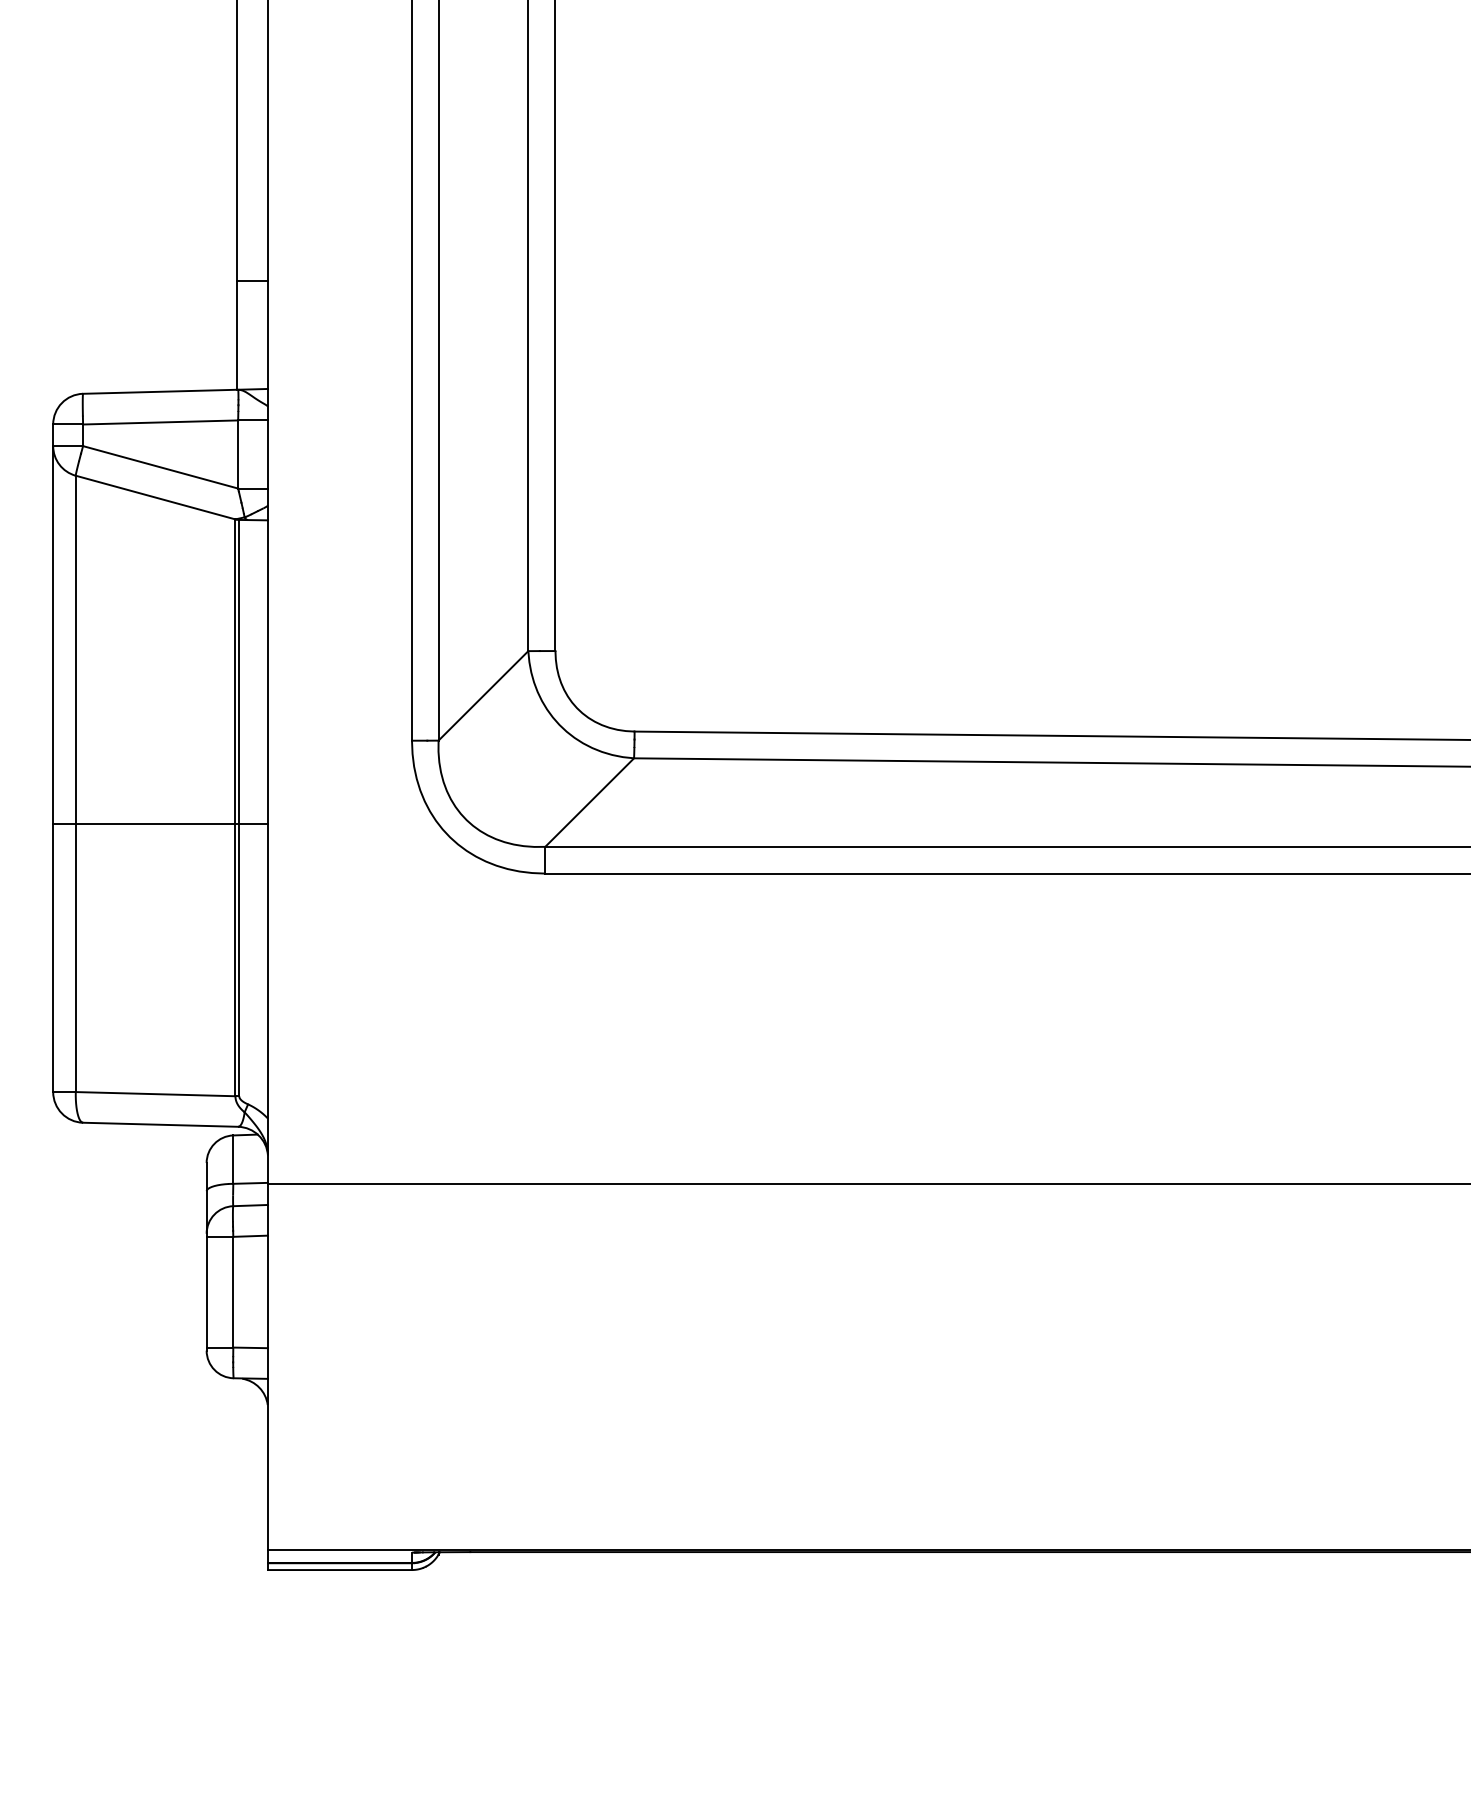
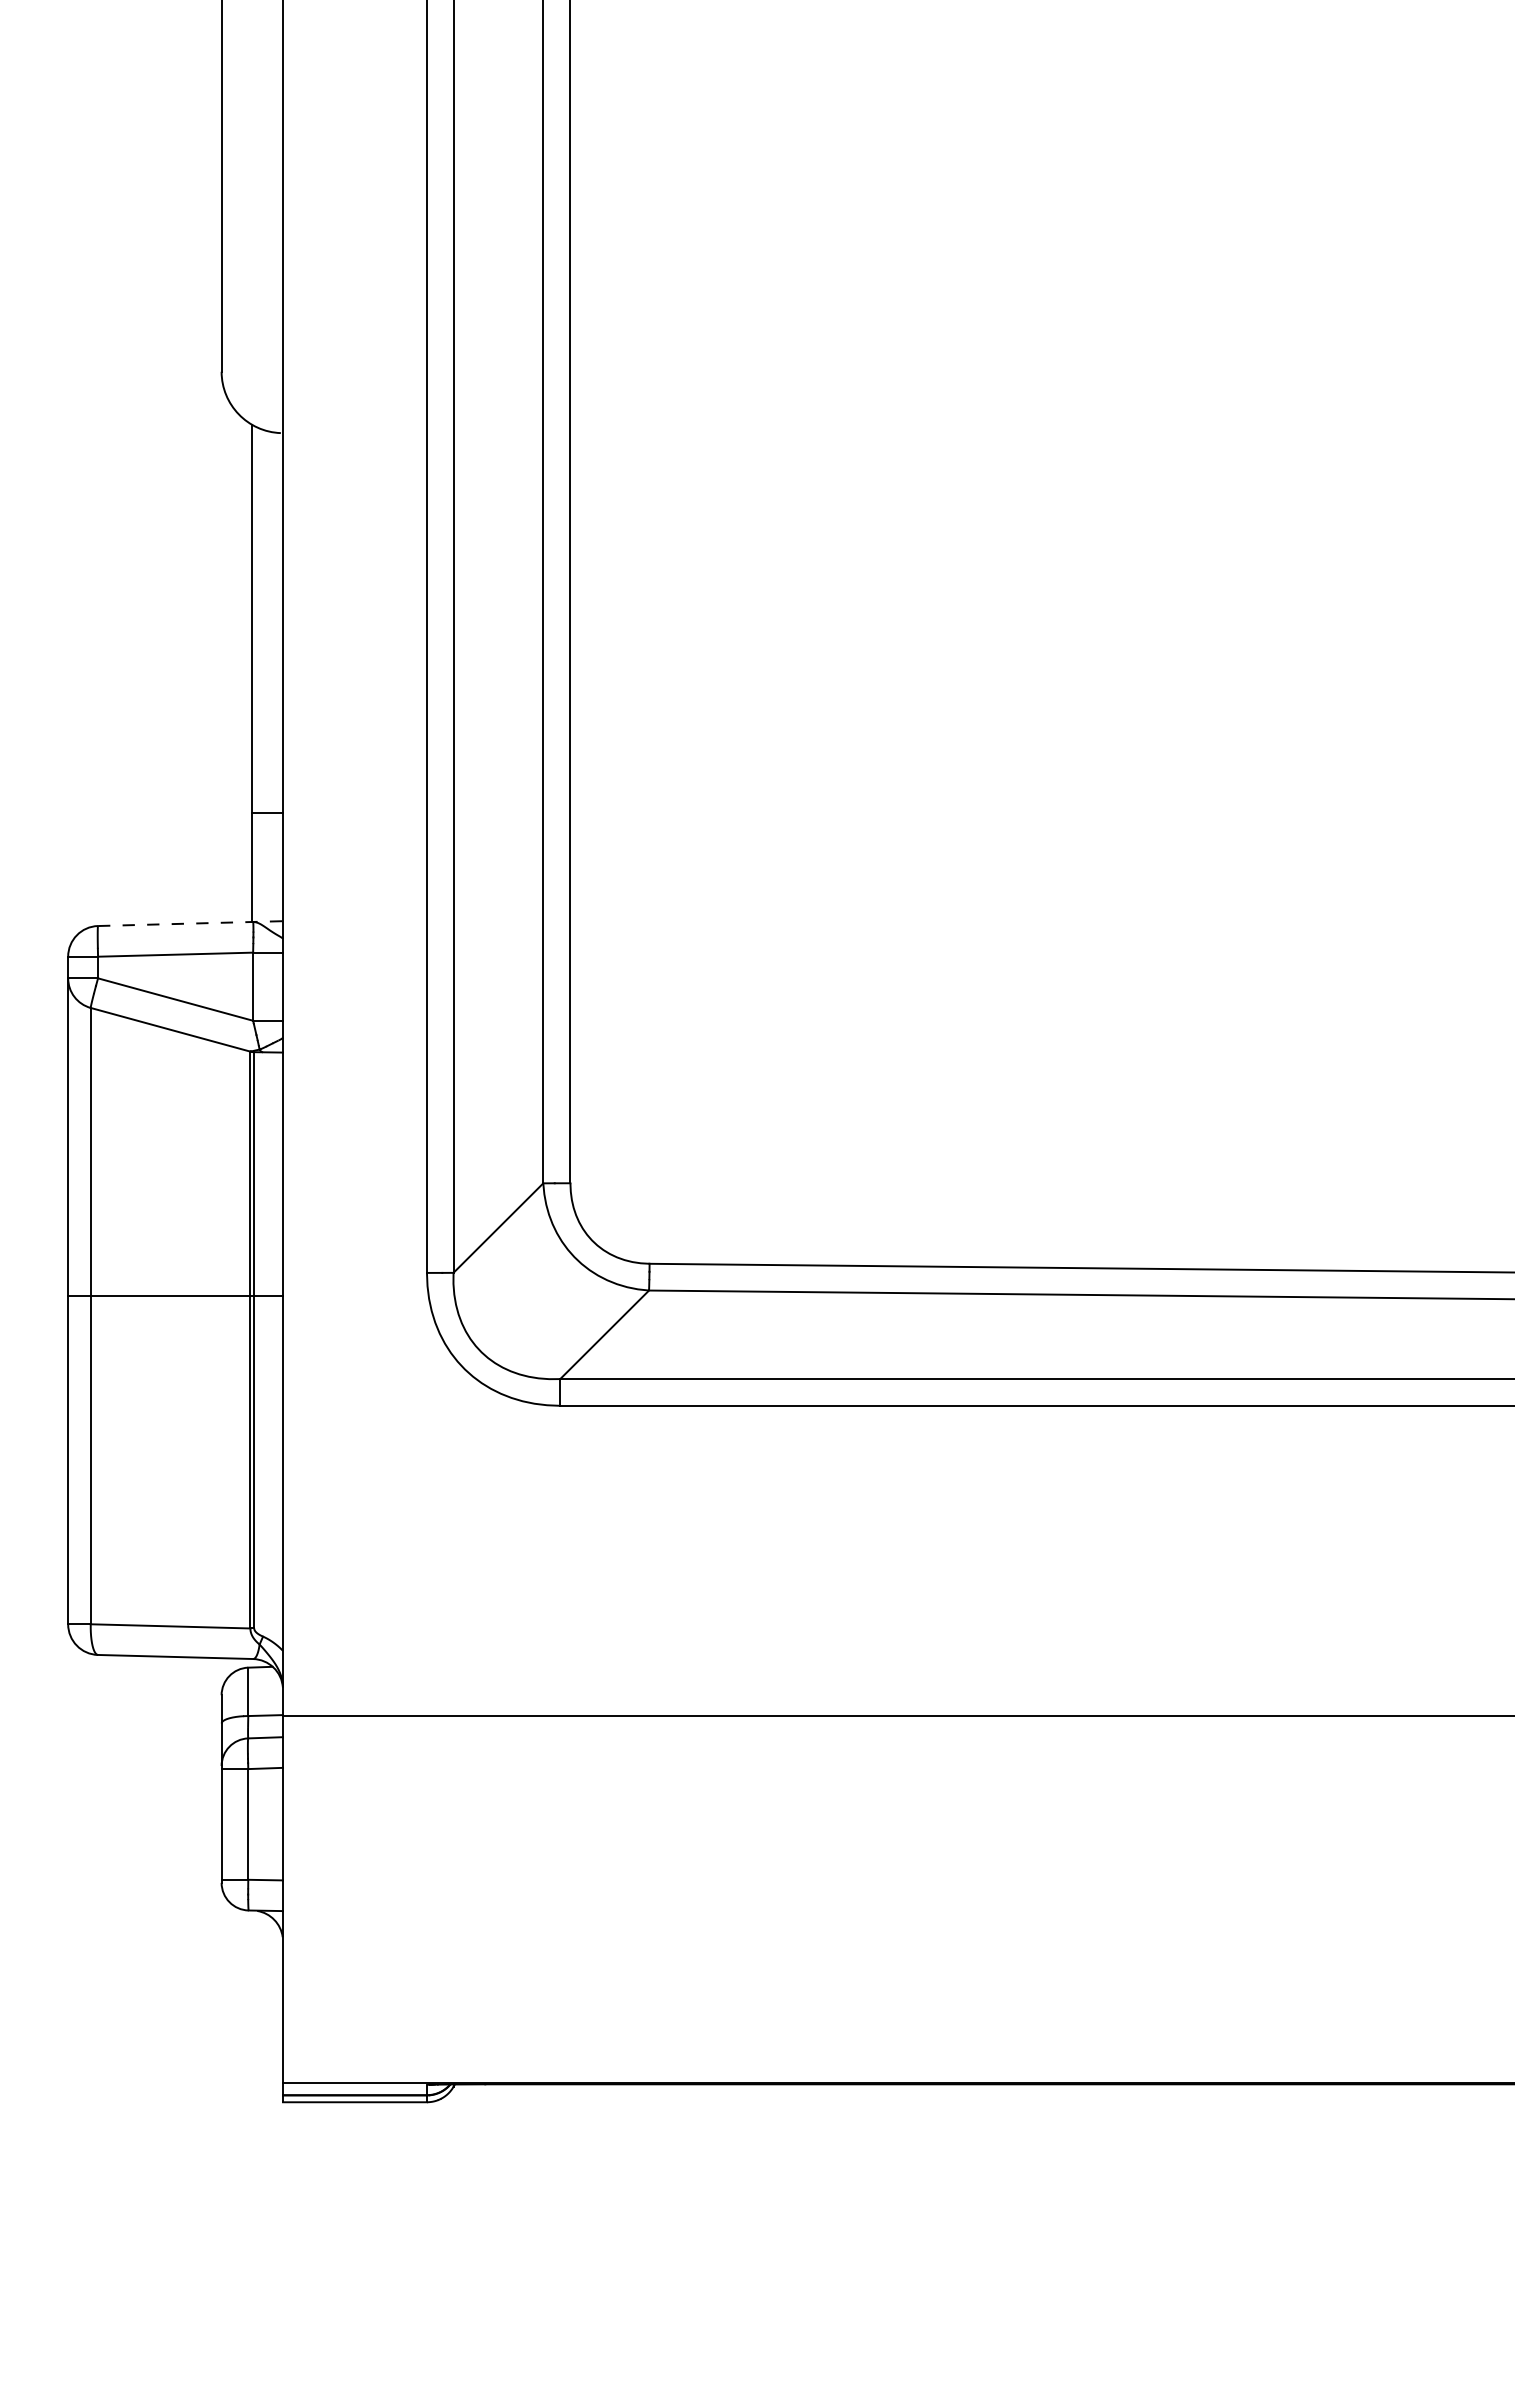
line: (175, 391) -> (190, 923), solid -> dashed
line: (160, 824) -> (175, 1296), moved

